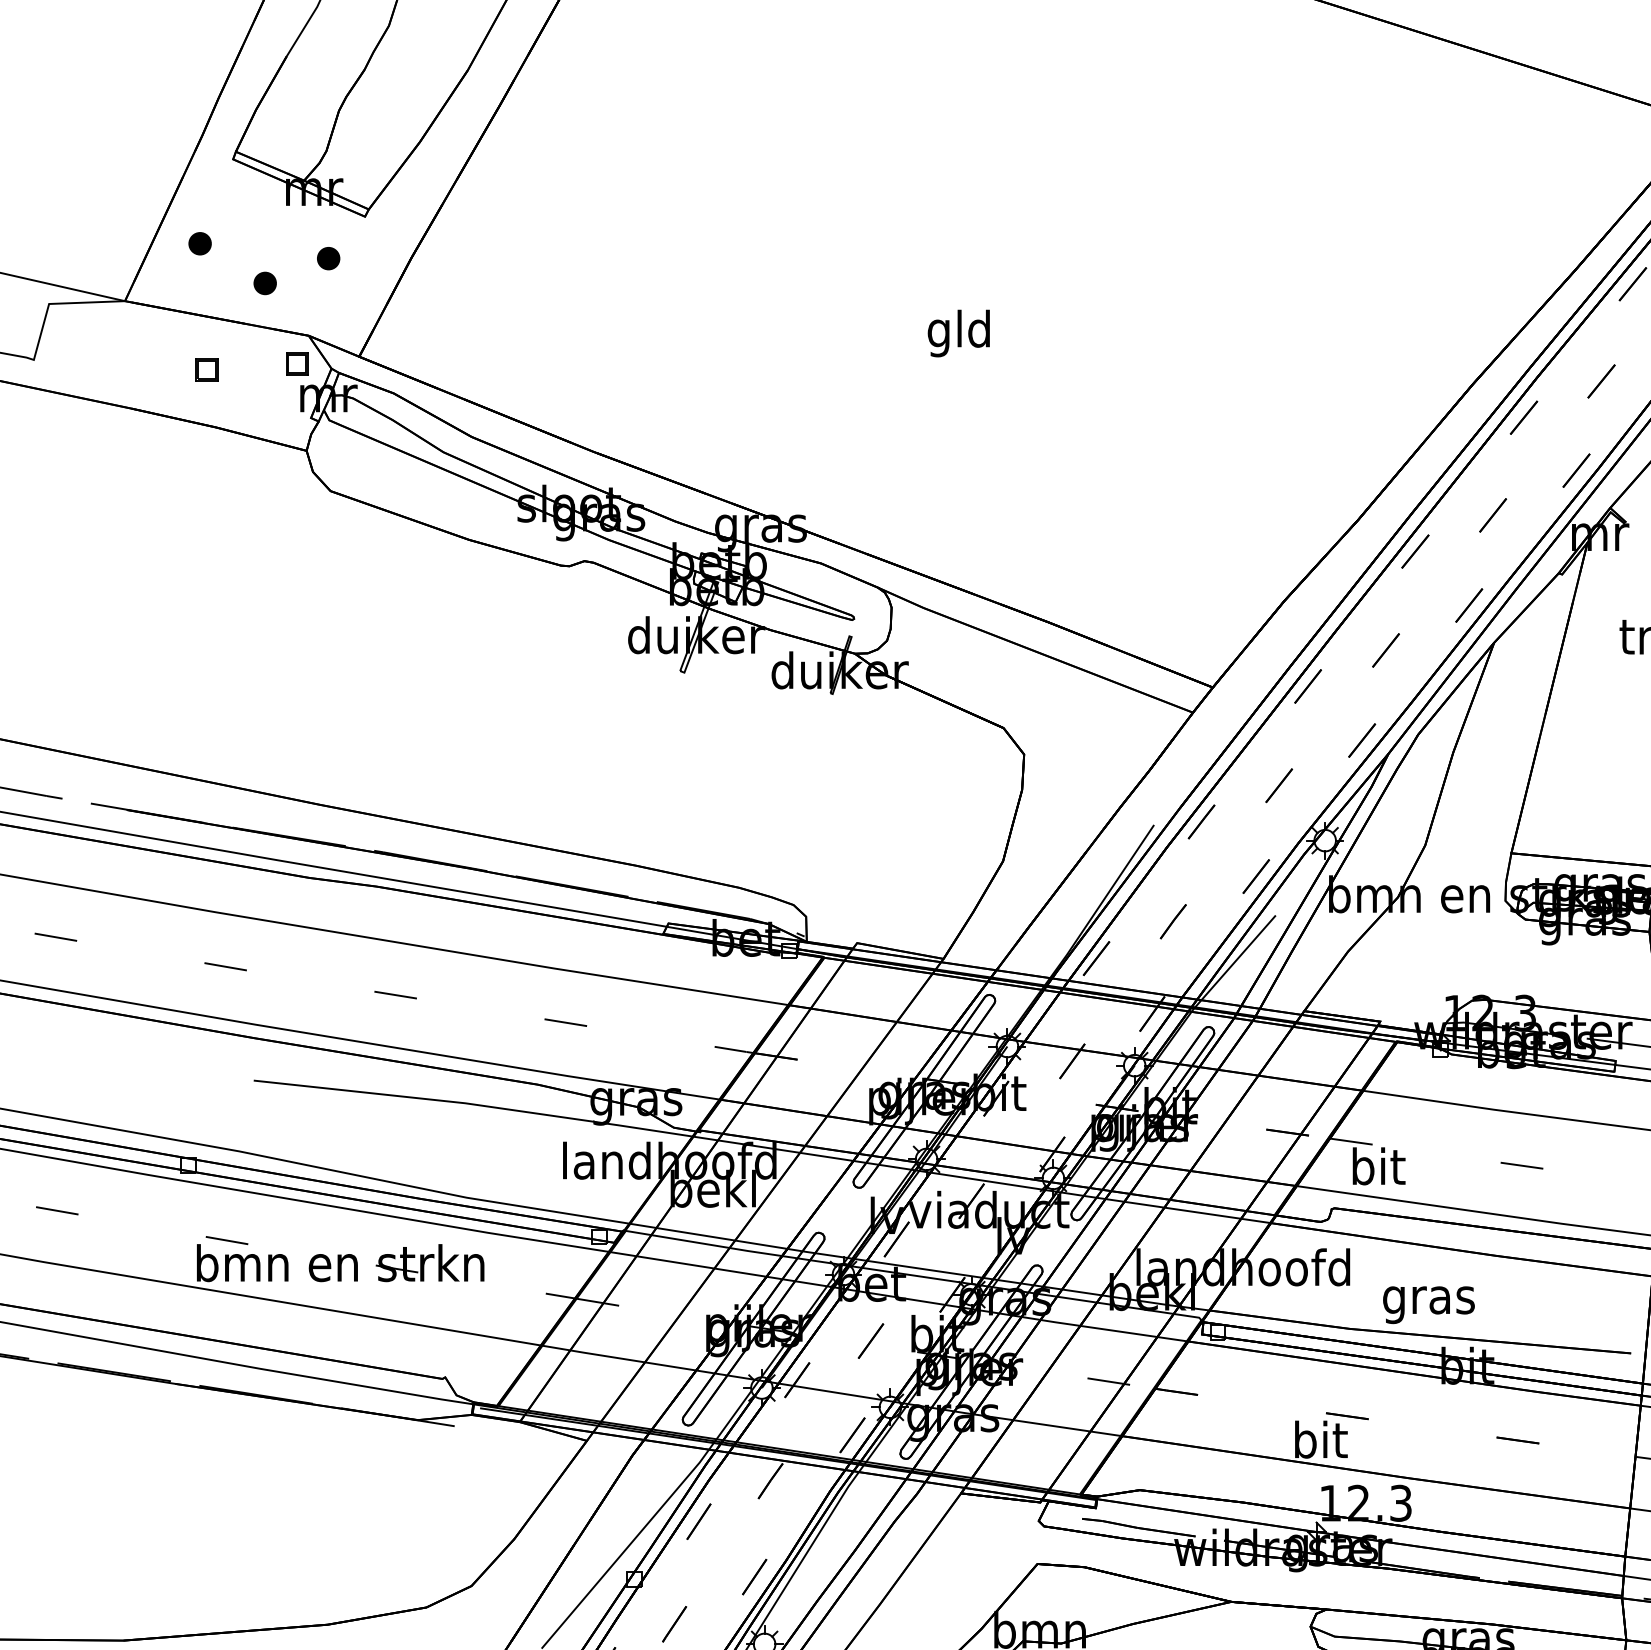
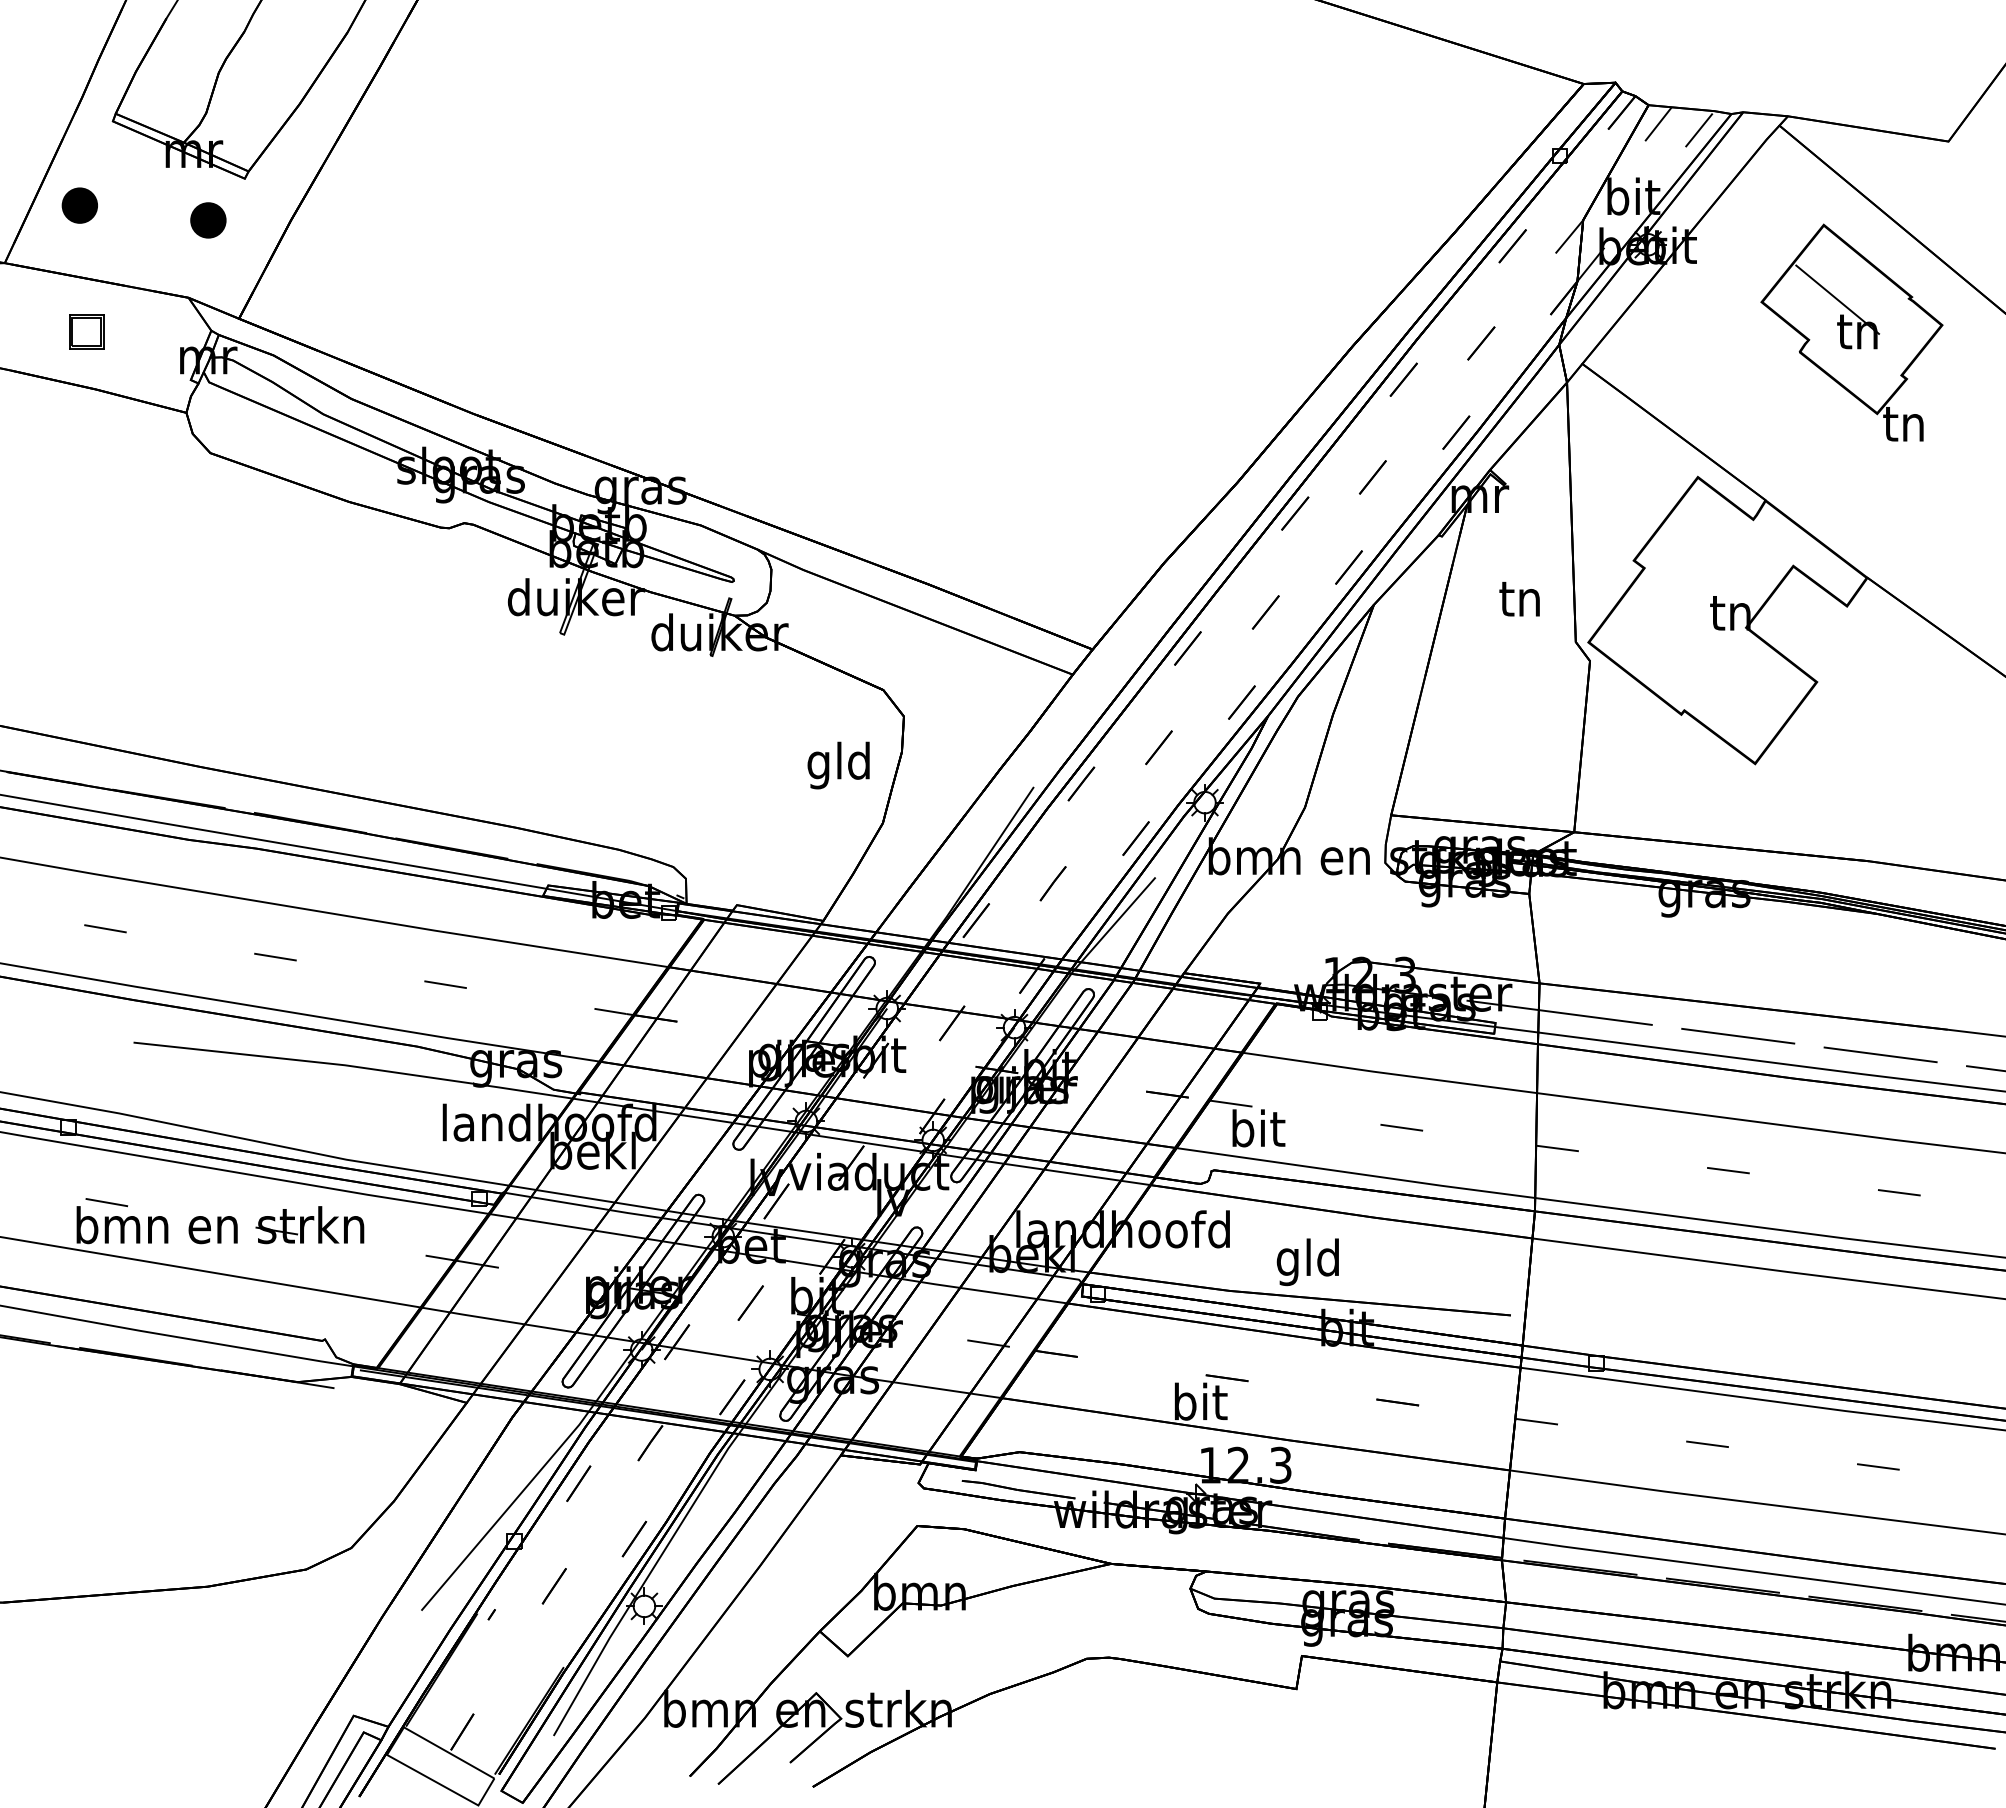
part: (199, 243) -> (79, 205), size x1.6
part: (328, 258) -> (208, 220), size x1.6
part: (264, 283) -> (144, 245), removed
text: (958, 333) -> (838, 765), moved
part: (296, 363) -> (176, 325), removed
part: (206, 369) -> (86, 331), size x1.6
text: (1428, 1300) -> (1308, 1262), gras -> gld

